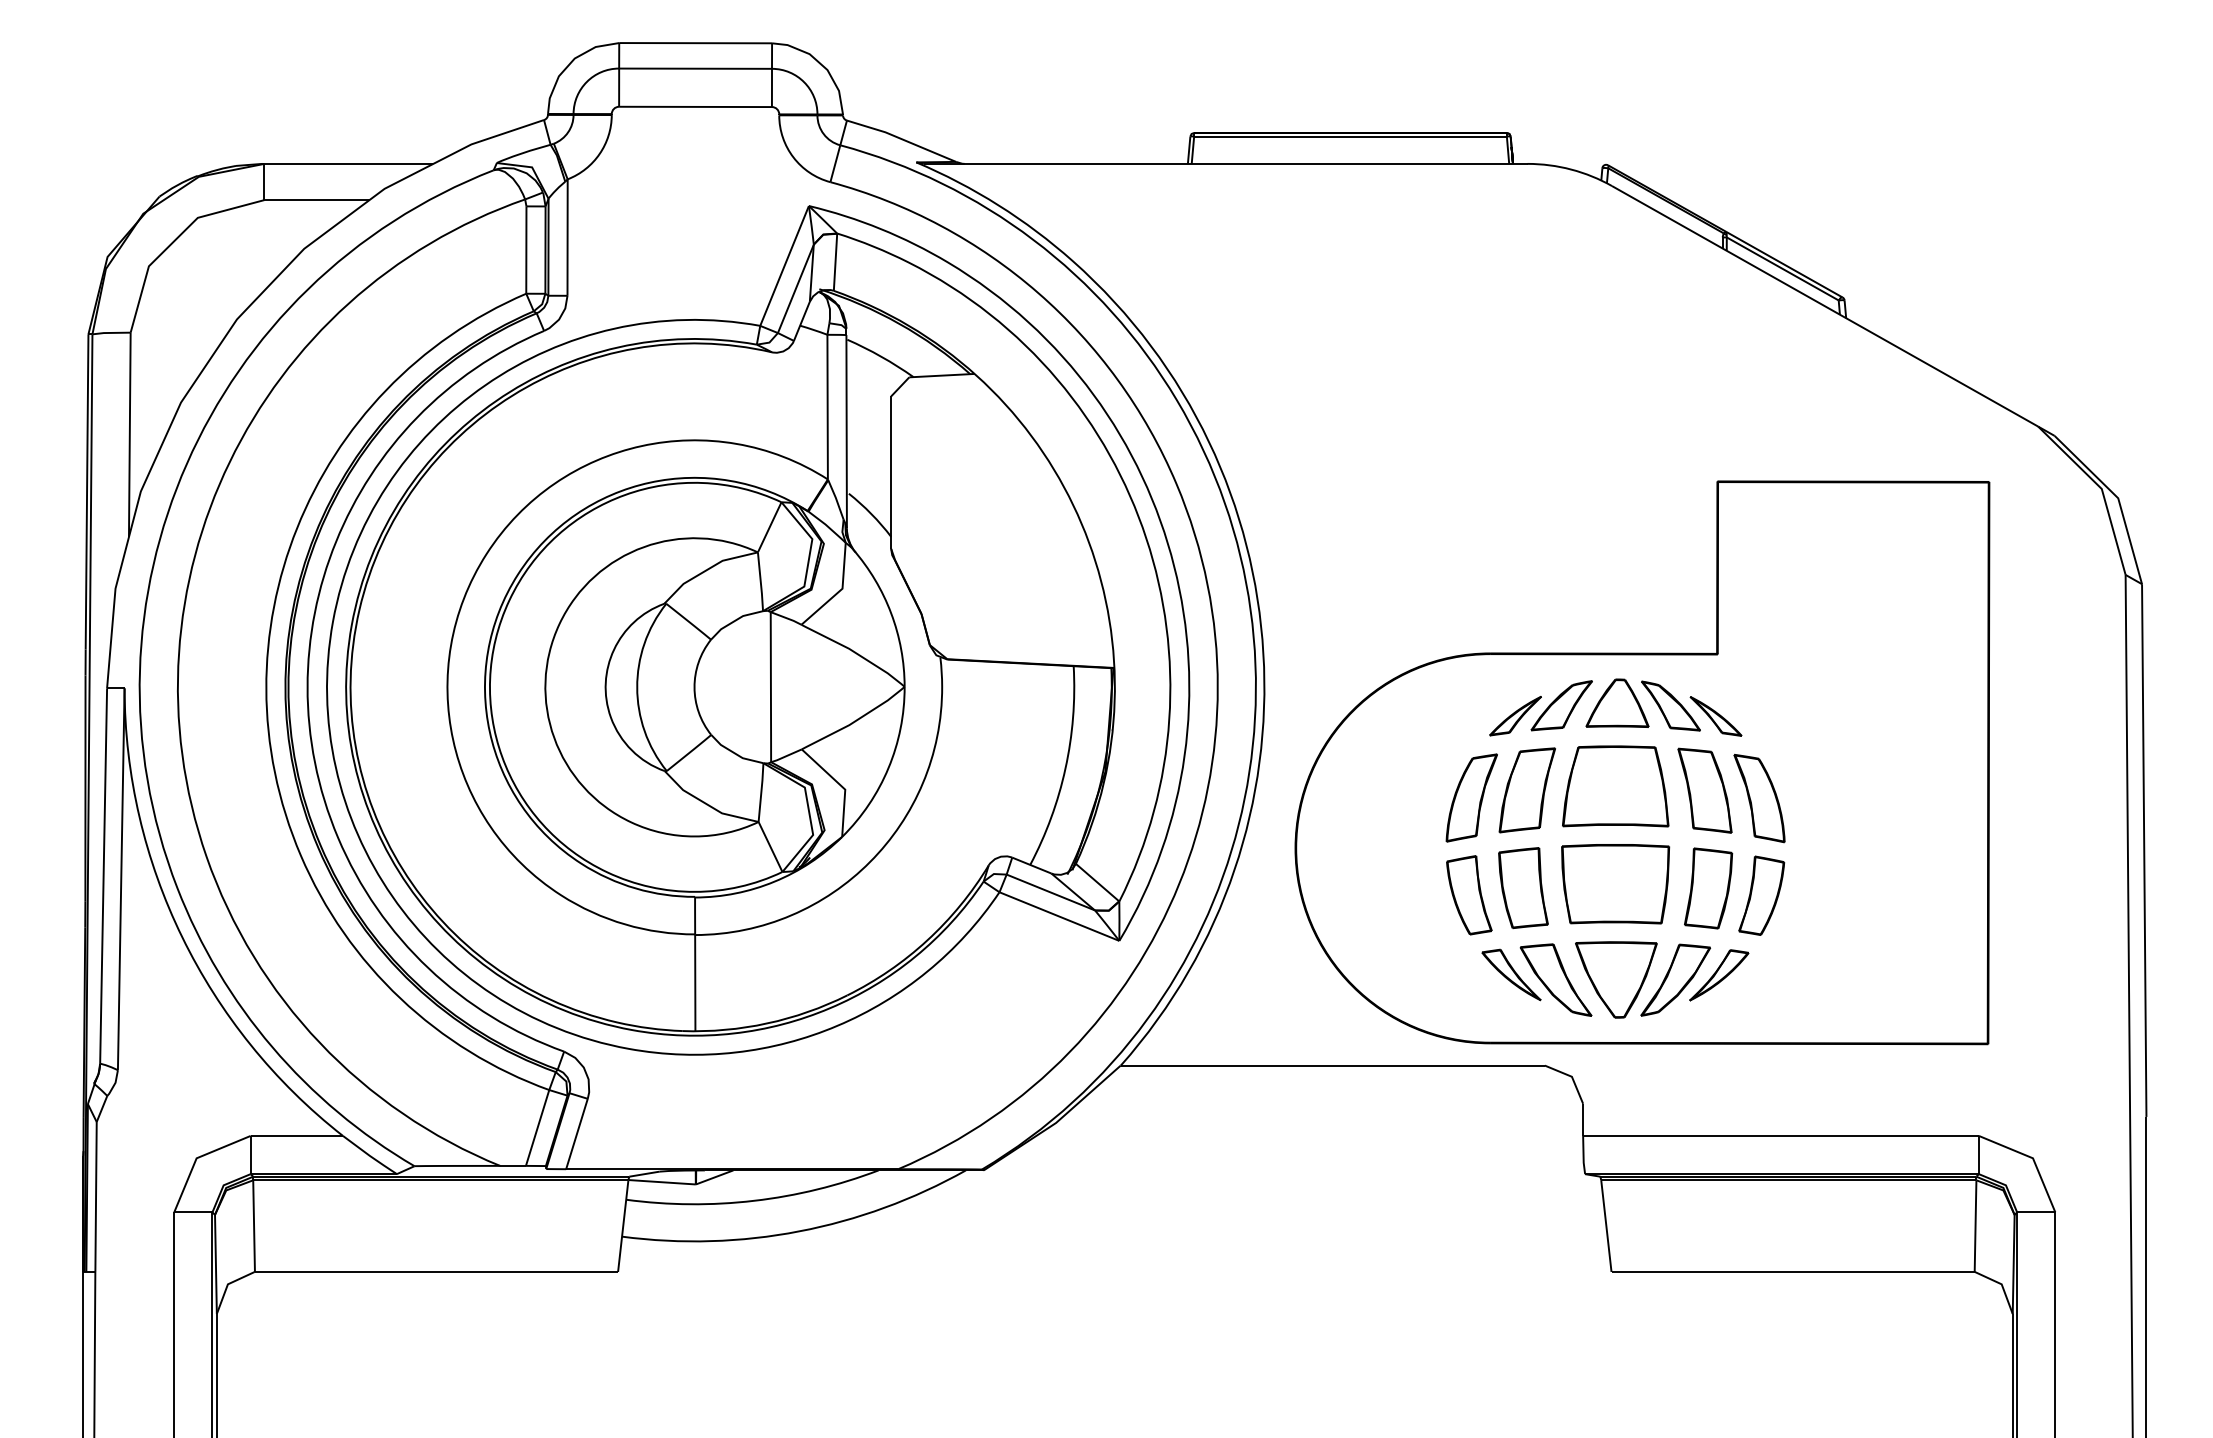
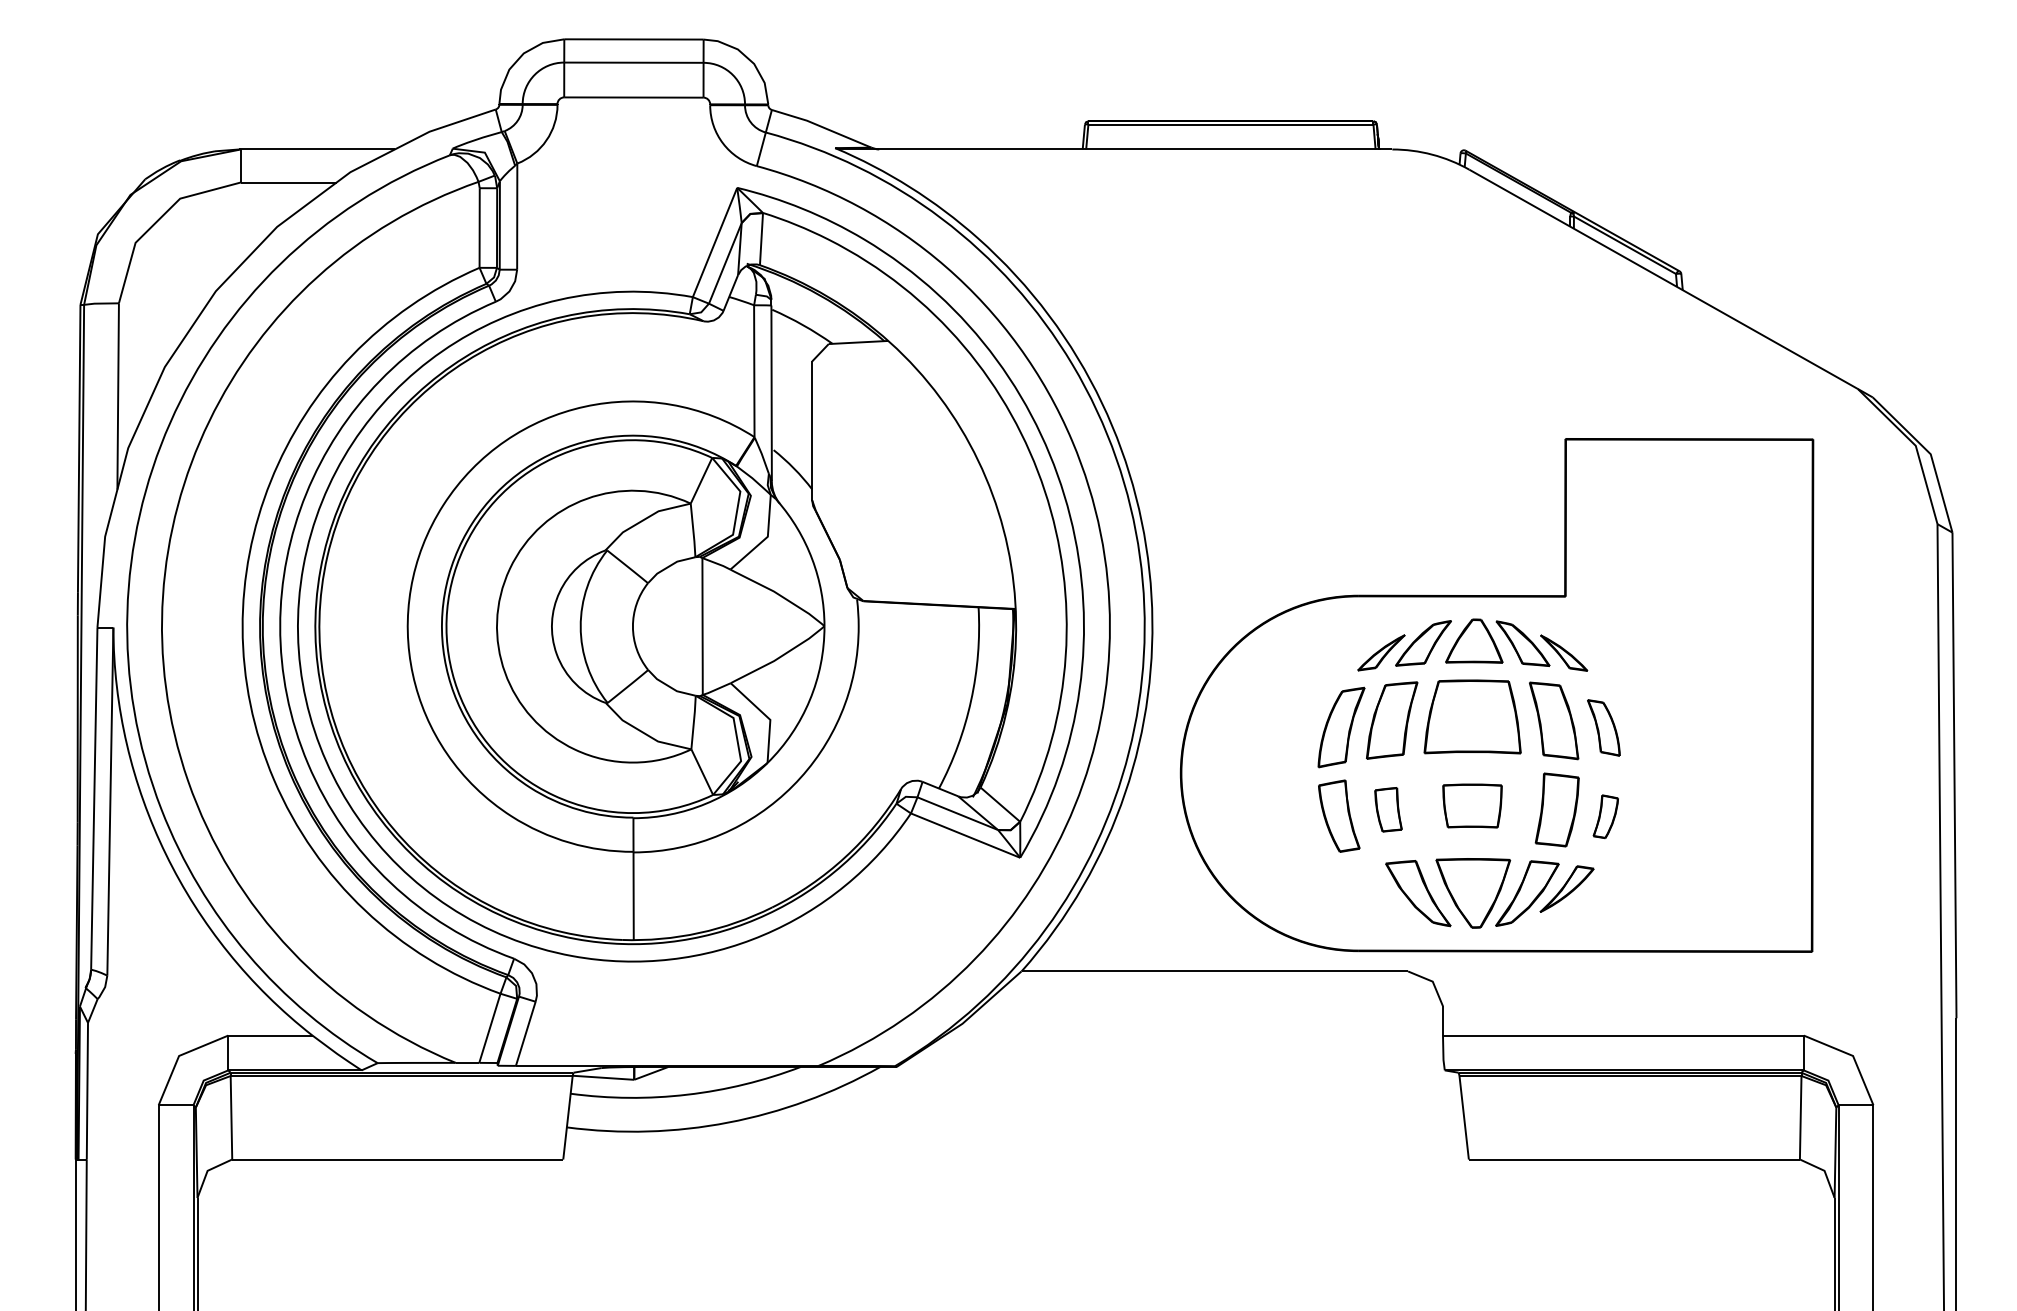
part: (1759, 797) -> (1603, 727), size x0.7
part: (1615, 883) -> (1472, 805), size x0.6
part: (1523, 887) -> (1388, 809), size x0.6
part: (1761, 895) -> (1605, 816), size x0.6
part: (1511, 974) -> (1377, 888), removed

